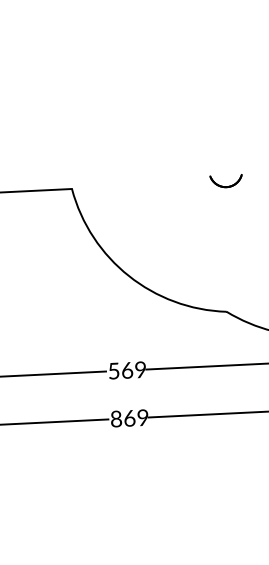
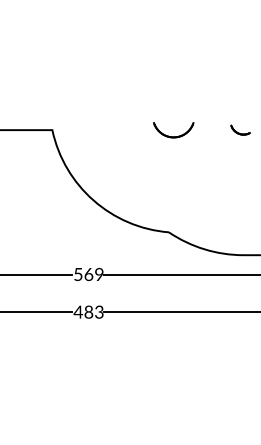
part: (226, 180) -> (173, 129), size x1.6
text: (129, 417) -> (88, 311), 869 -> 483

